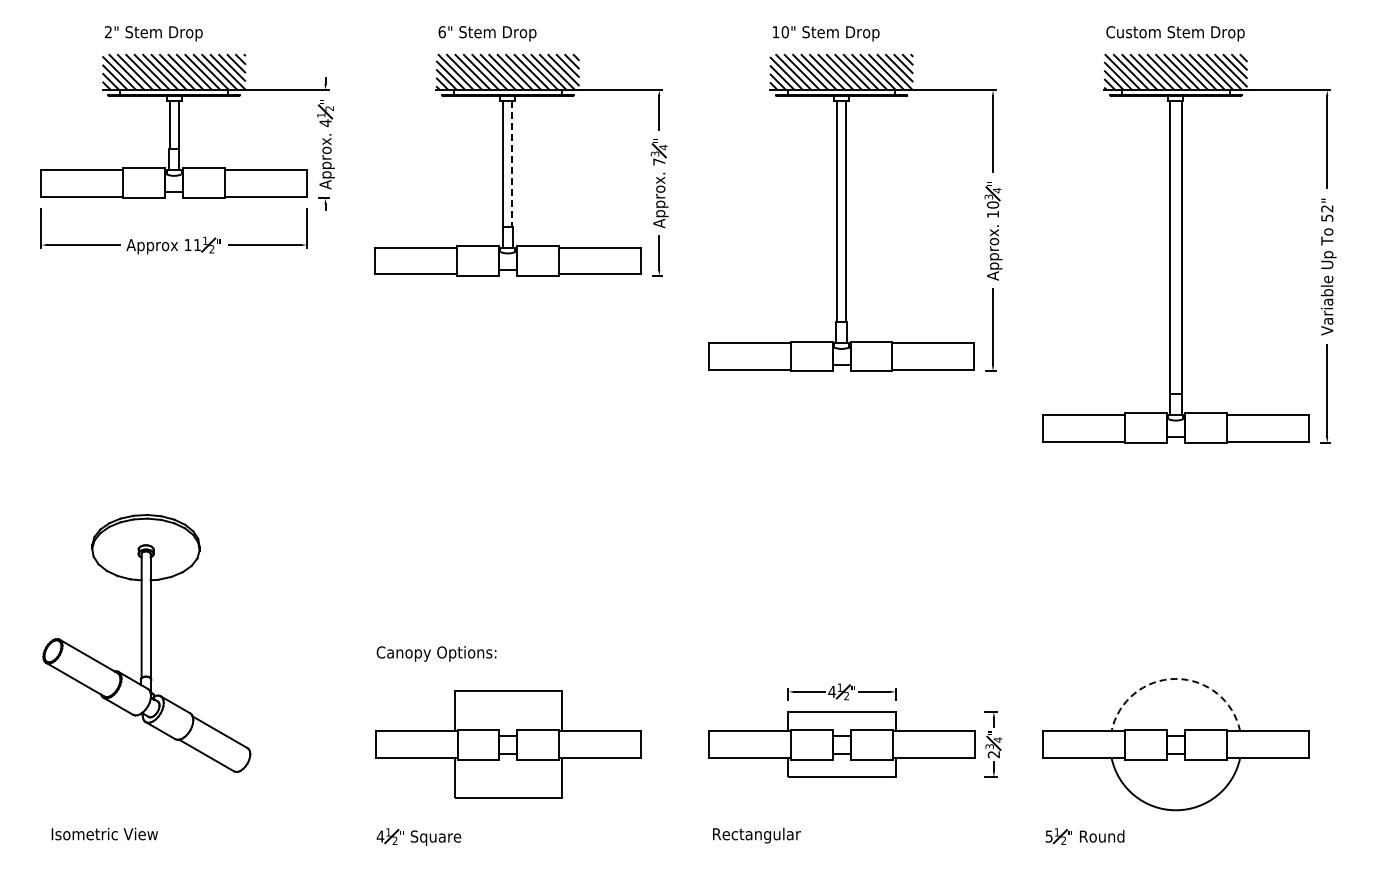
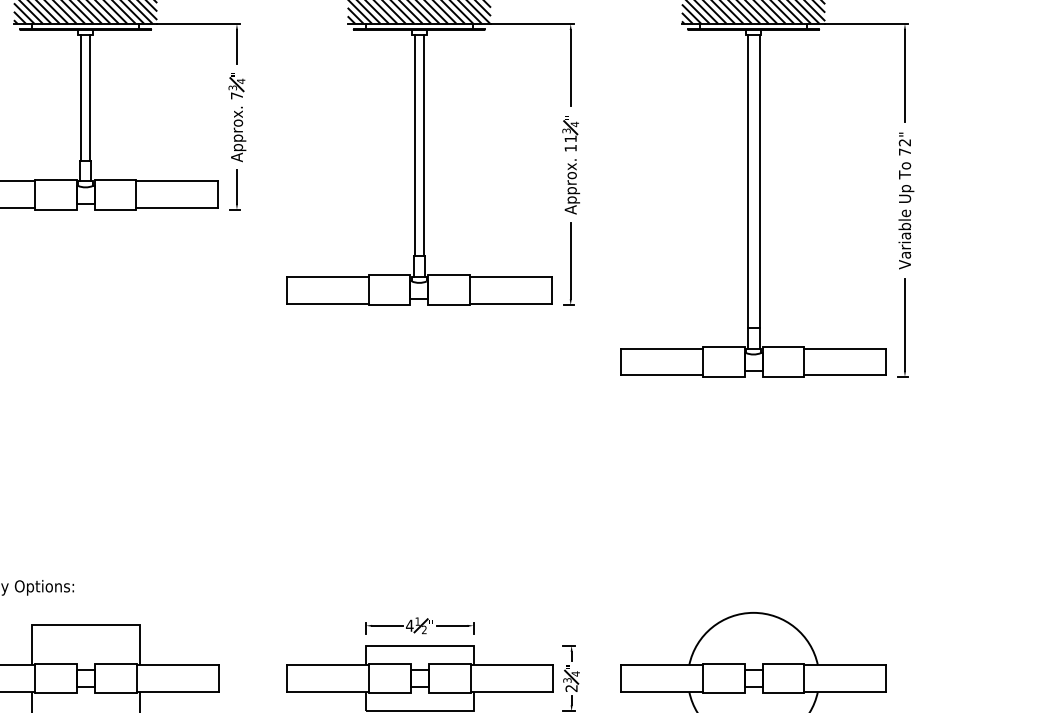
line: (512, 163) -> (90, 97), dashed -> solid
text: (993, 204) -> (571, 138), 10 -> 11
text: (1327, 217) -> (905, 151), 52" -> 72"
arc: (1175, 678) -> (753, 612), dashed -> solid

